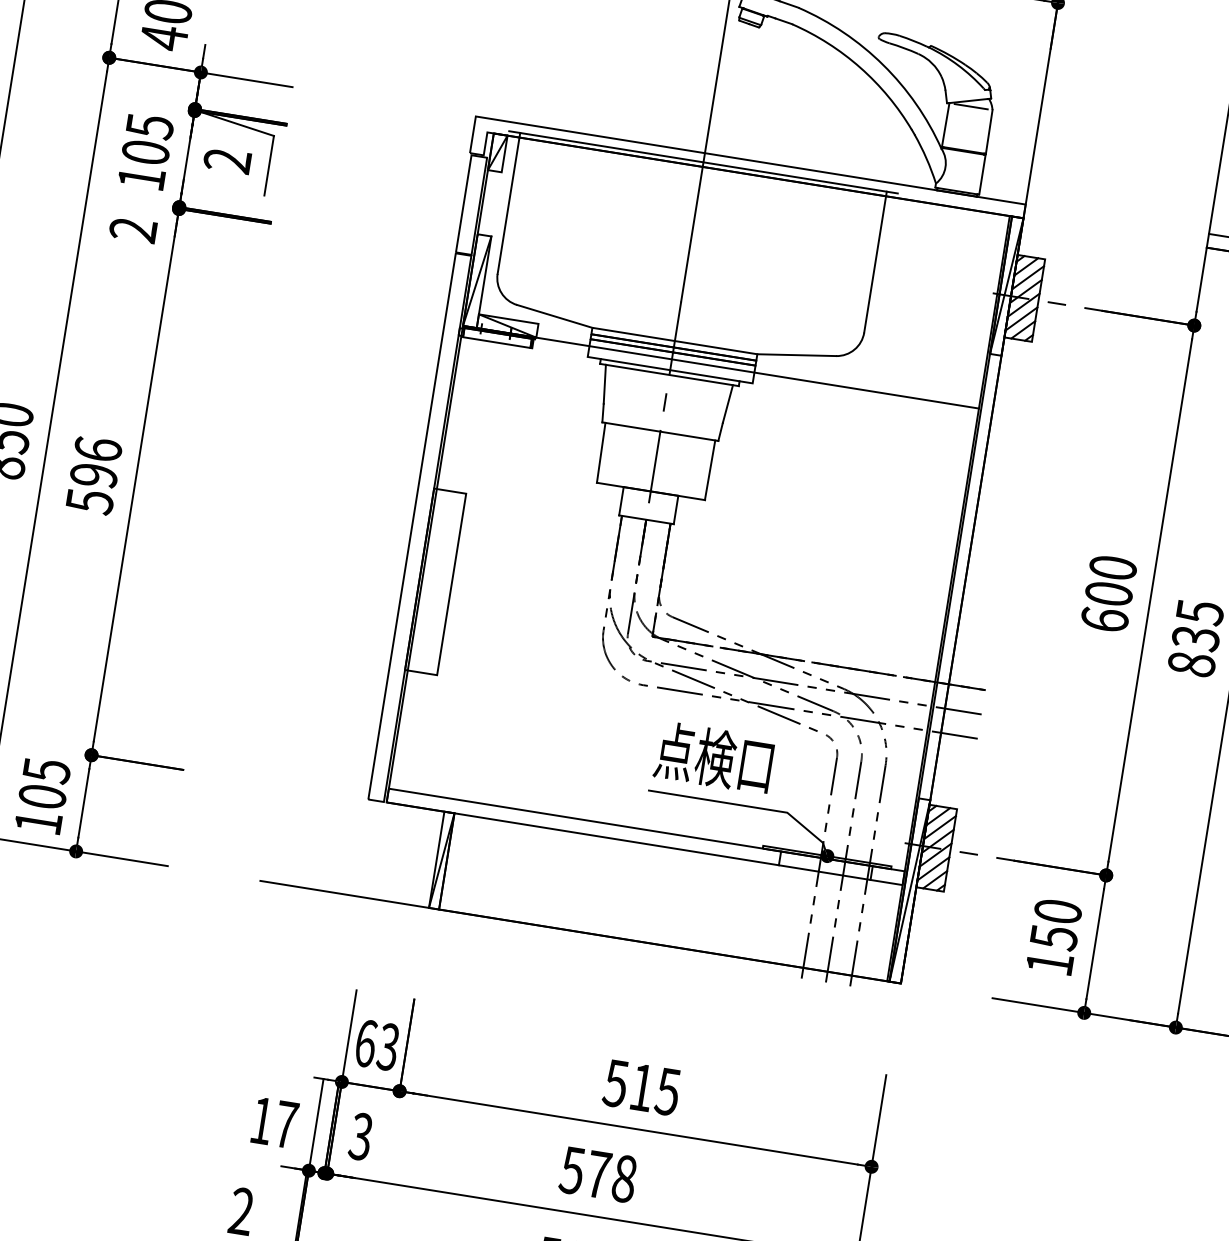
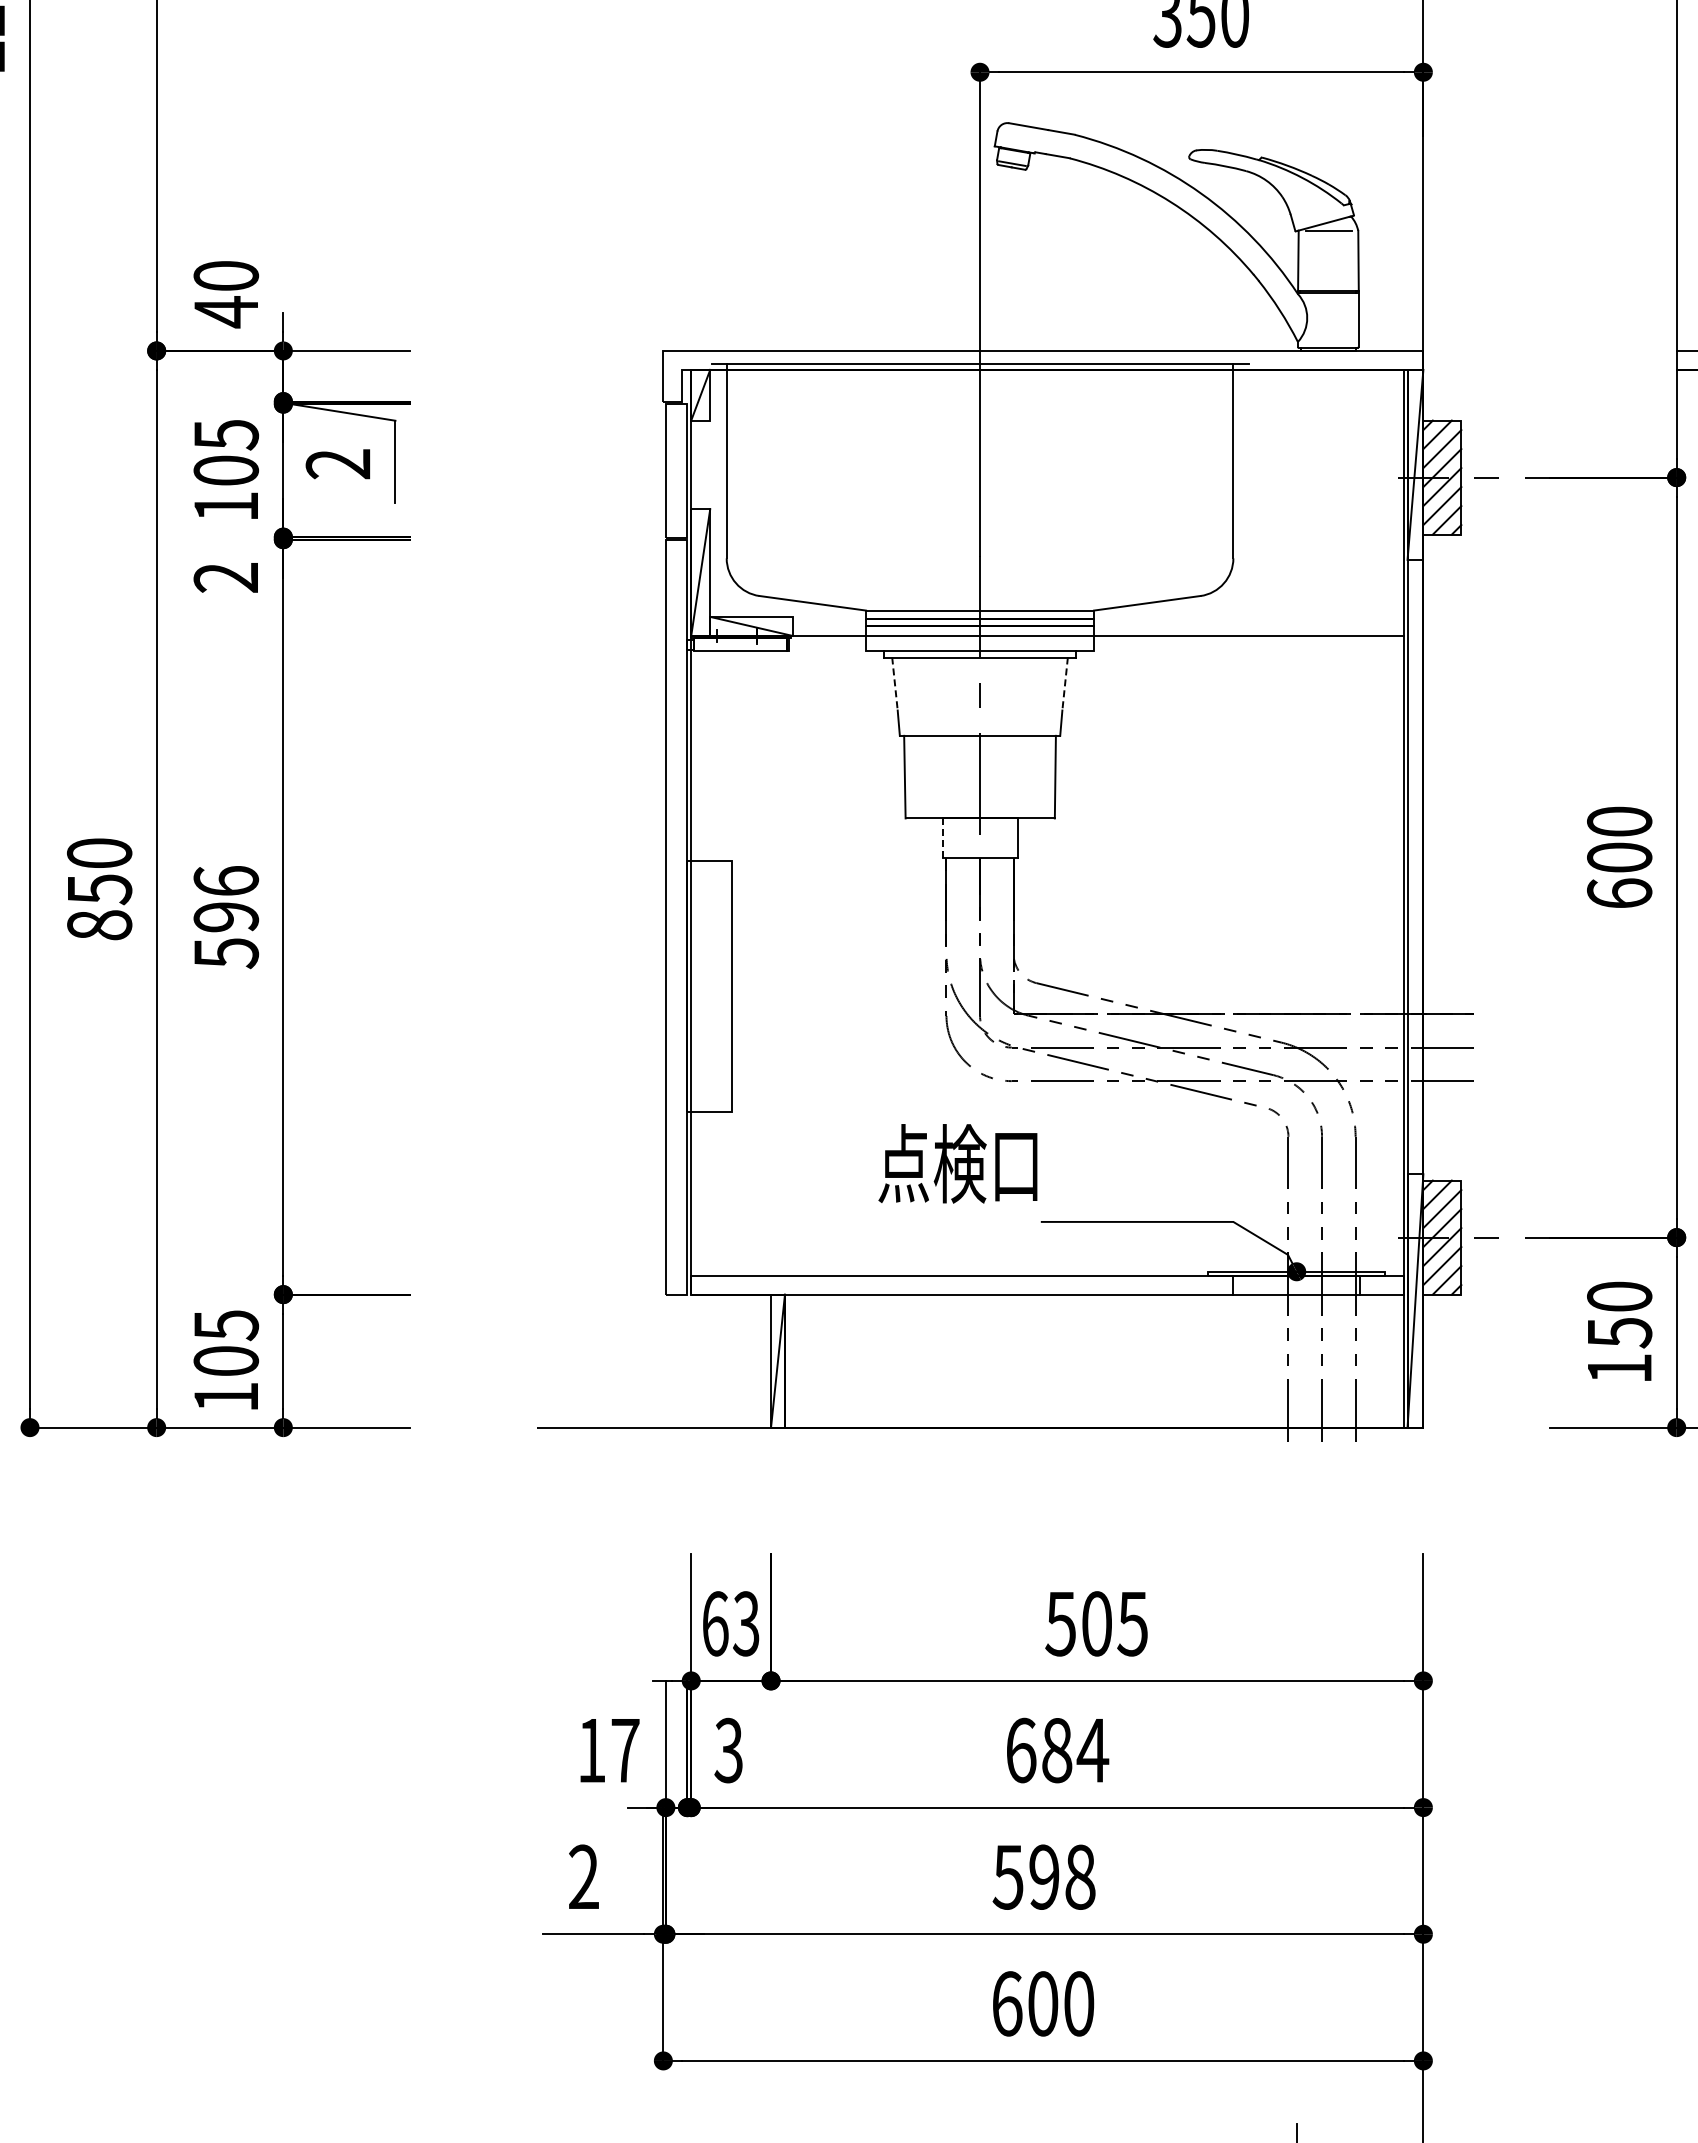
line: (604, 384) -> (894, 684), solid -> dashed
line: (728, 404) -> (1065, 684), solid -> dashed
line: (621, 501) -> (942, 838), solid -> dashed
text: (713, 757) -> (957, 1163), moved
text: (641, 1087) -> (1096, 1623), 515 -> 505
text: (598, 1174) -> (1057, 1750), 578 -> 684

